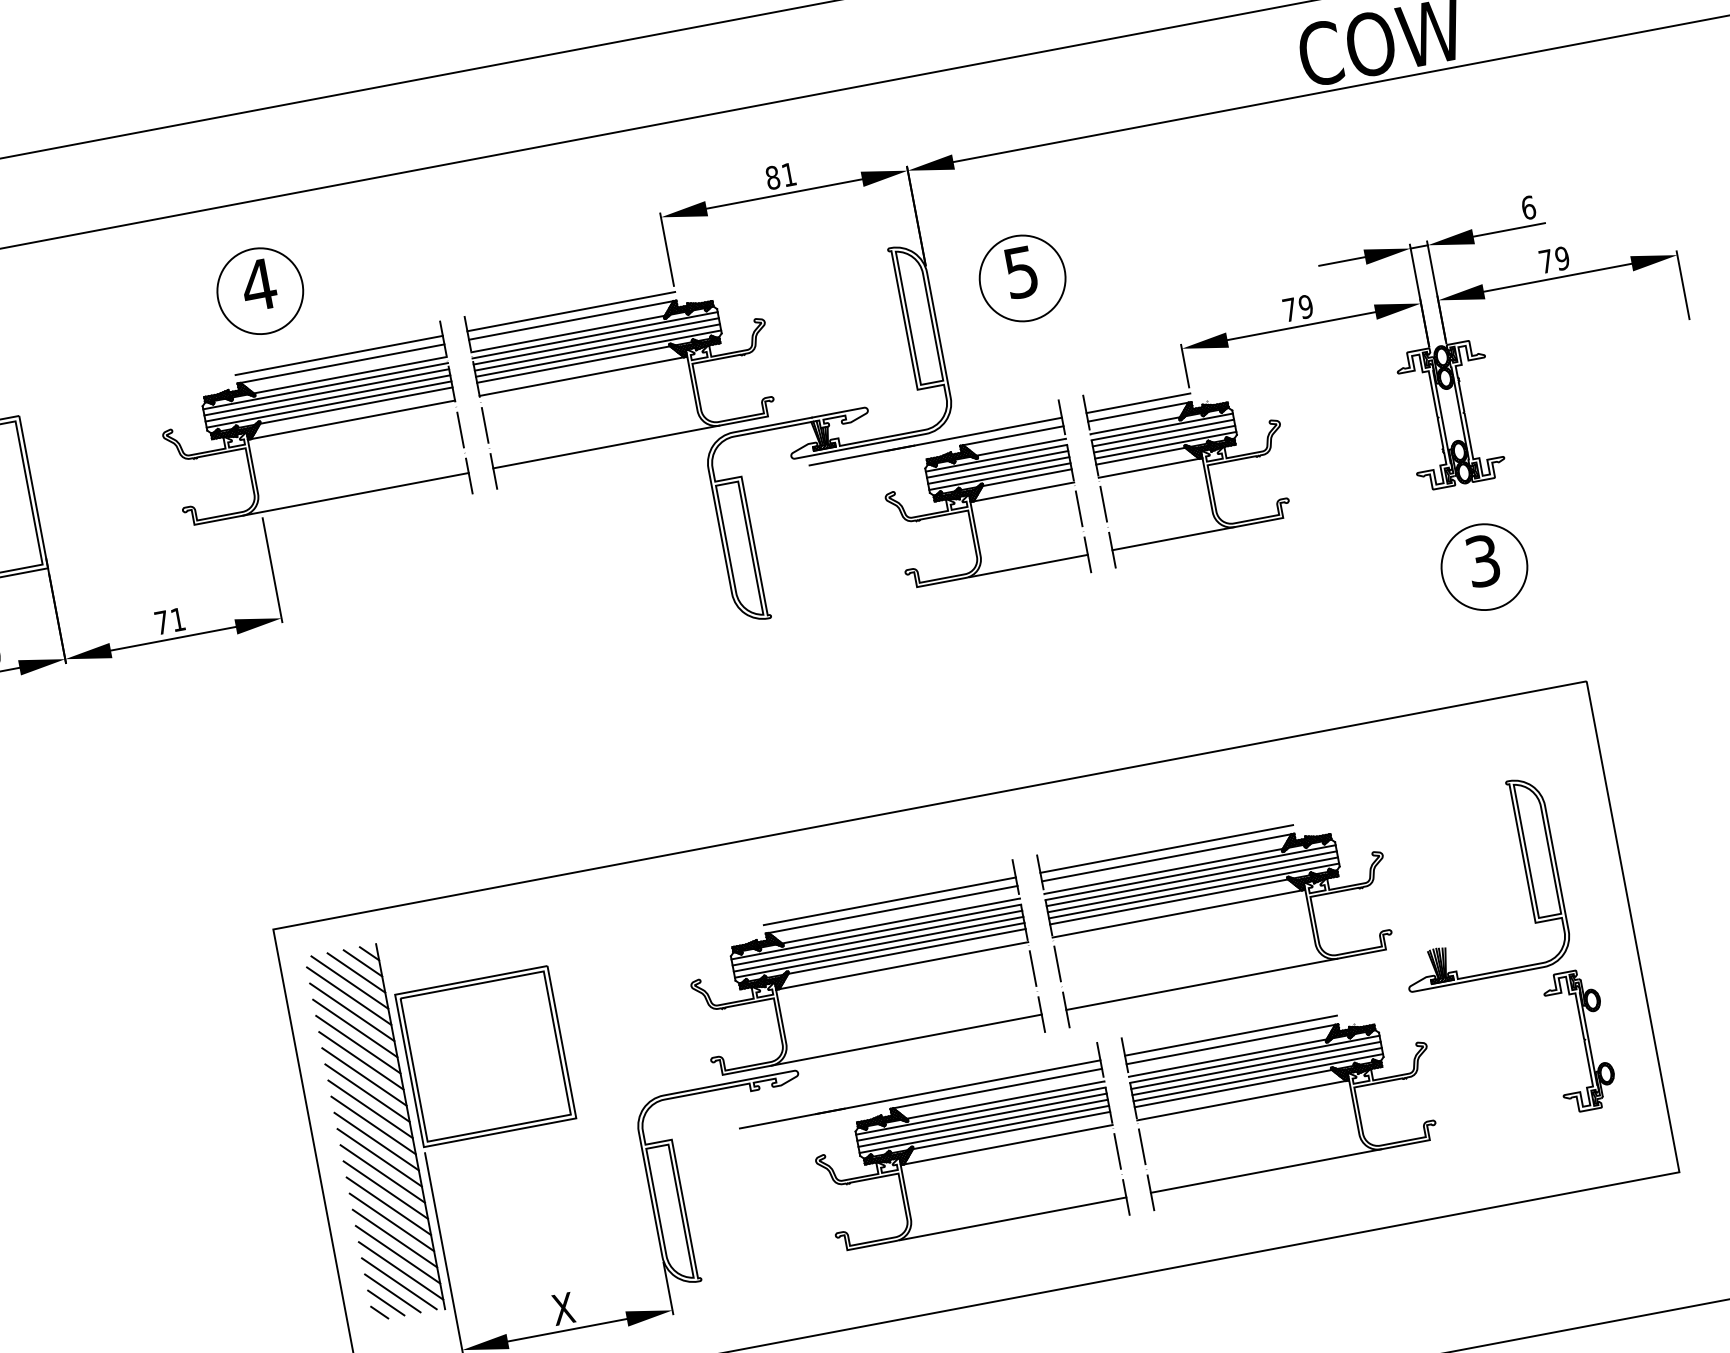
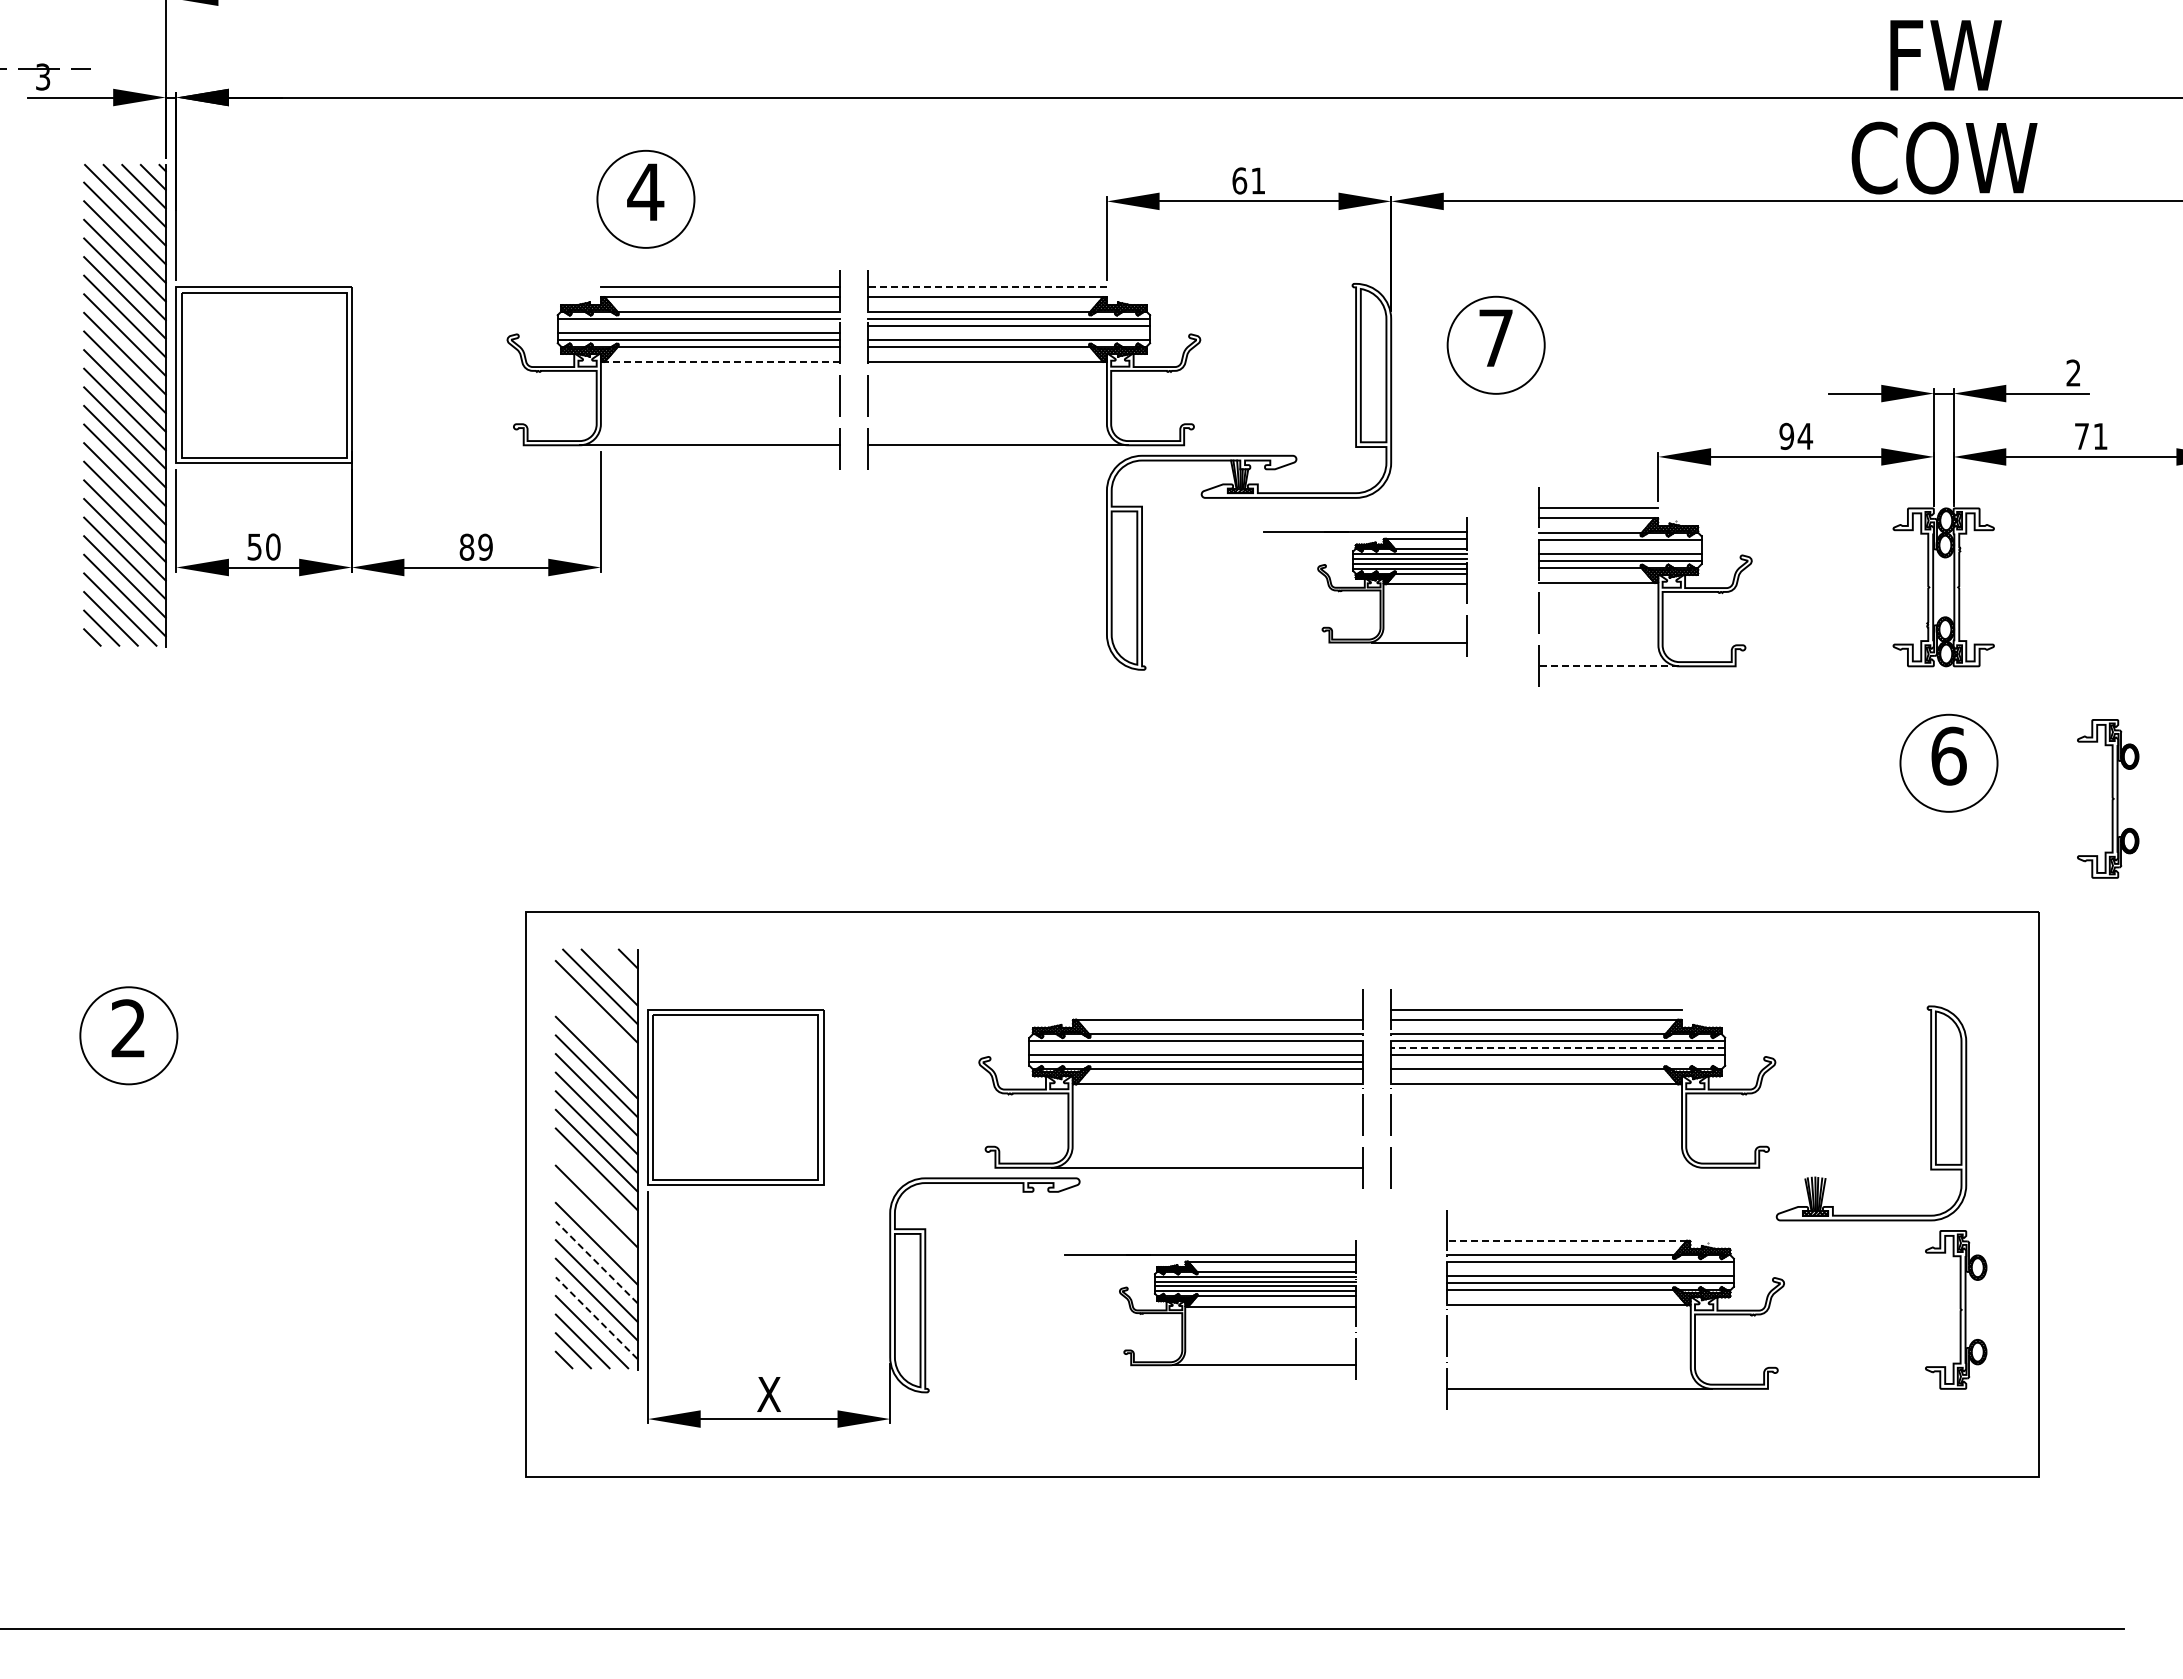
text: (772, 177) -> (1239, 180), 81 -> 61
text: (1528, 207) -> (2073, 372), 6 -> 2
text: (1562, 258) -> (2100, 436), 79 -> 71
text: (1020, 272) -> (1495, 338), 5 -> 7
text: (1298, 308) -> (1796, 436), 79 -> 94
line: (571, 311) -> (987, 287), solid -> dashed
line: (597, 347) -> (1008, 332), removed
line: (326, 392) -> (698, 325), removed
line: (350, 419) -> (719, 361), solid -> dashed
line: (1162, 432) -> (1619, 546), removed
part: (948, 509) -> (1365, 586), size x0.7
line: (1172, 538) -> (1608, 666), solid -> dashed
text: (1482, 560) -> (1948, 755), 3 -> 6
part: (1628, 571) -> (2108, 798), added
text: (169, 620) -> (475, 546), 71 -> 89
line: (1191, 879) -> (1557, 1048), solid -> dashed
line: (1194, 891) -> (1558, 1062), removed
line: (889, 900) -> (1217, 1009), removed
line: (876, 938) -> (1195, 1048), removed
line: (362, 962) -> (618, 967), removed
line: (1202, 984) -> (1547, 1167), removed
line: (352, 1012) -> (596, 1020), removed
line: (355, 1028) -> (596, 1038), removed
line: (1230, 1035) -> (1568, 1230), removed
line: (1230, 1044) -> (1566, 1240), solid -> dashed
line: (1255, 1065) -> (1589, 1269), removed
line: (379, 1157) -> (596, 1187), removed
part: (932, 1162) -> (1210, 1309), size x0.7
line: (385, 1189) -> (596, 1224), removed
line: (391, 1222) -> (596, 1262), solid -> dashed
line: (401, 1271) -> (596, 1318), solid -> dashed

